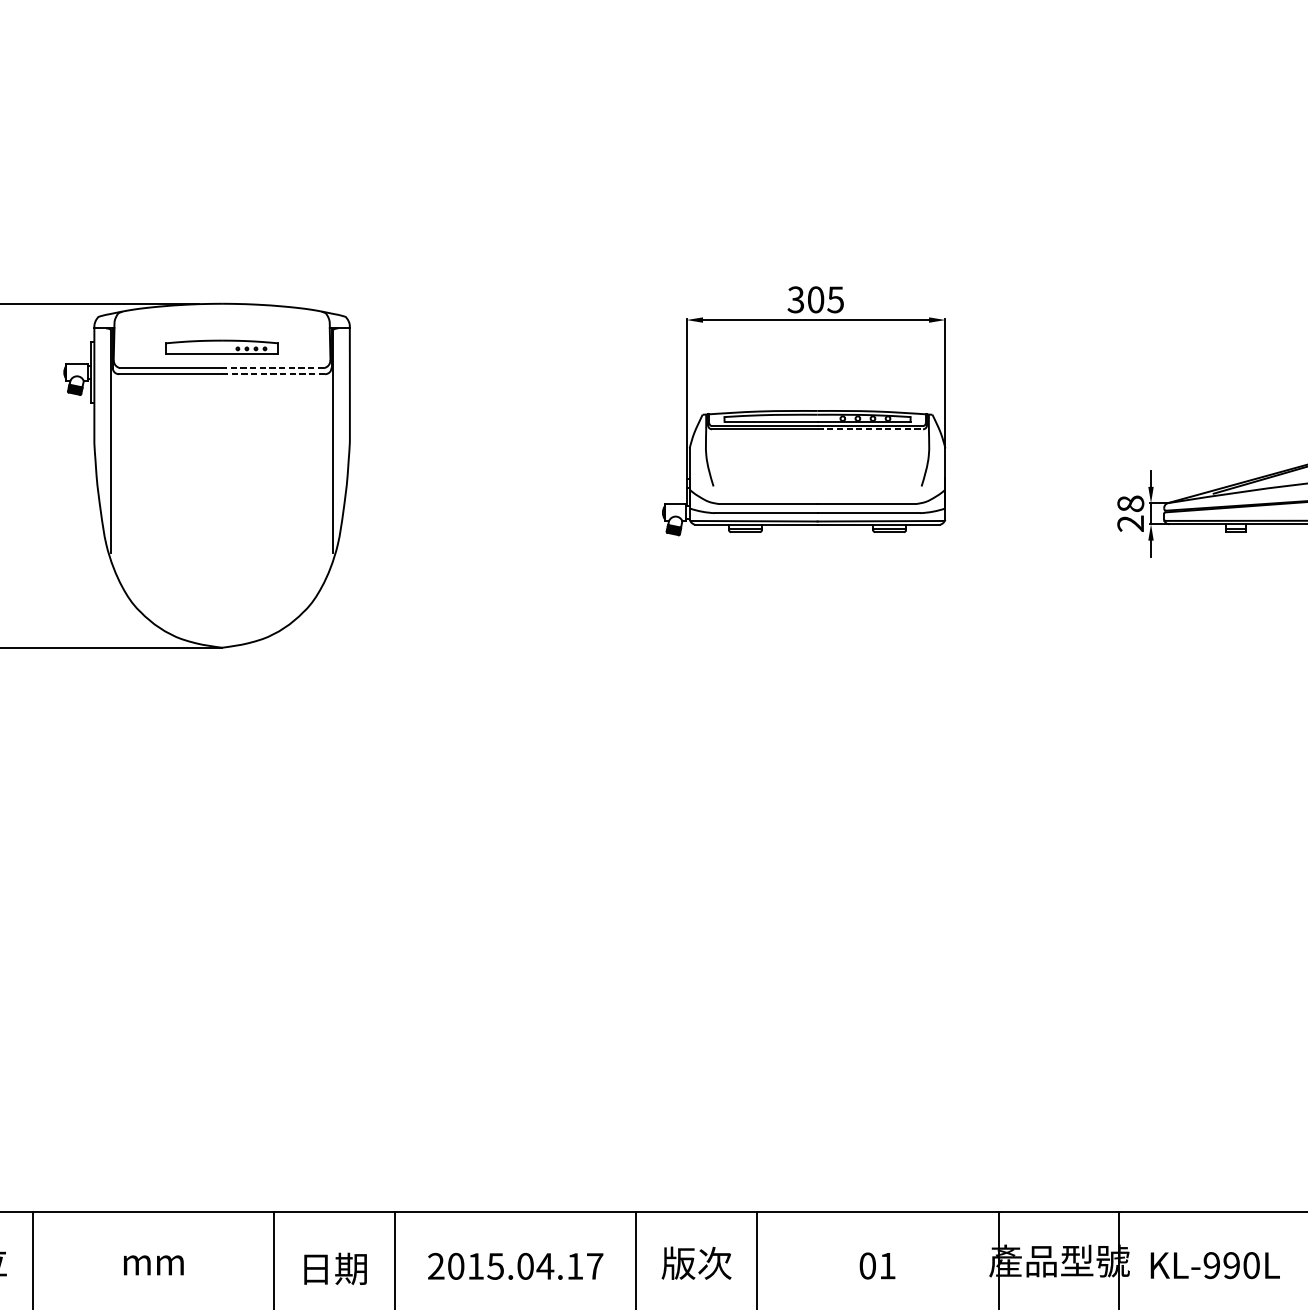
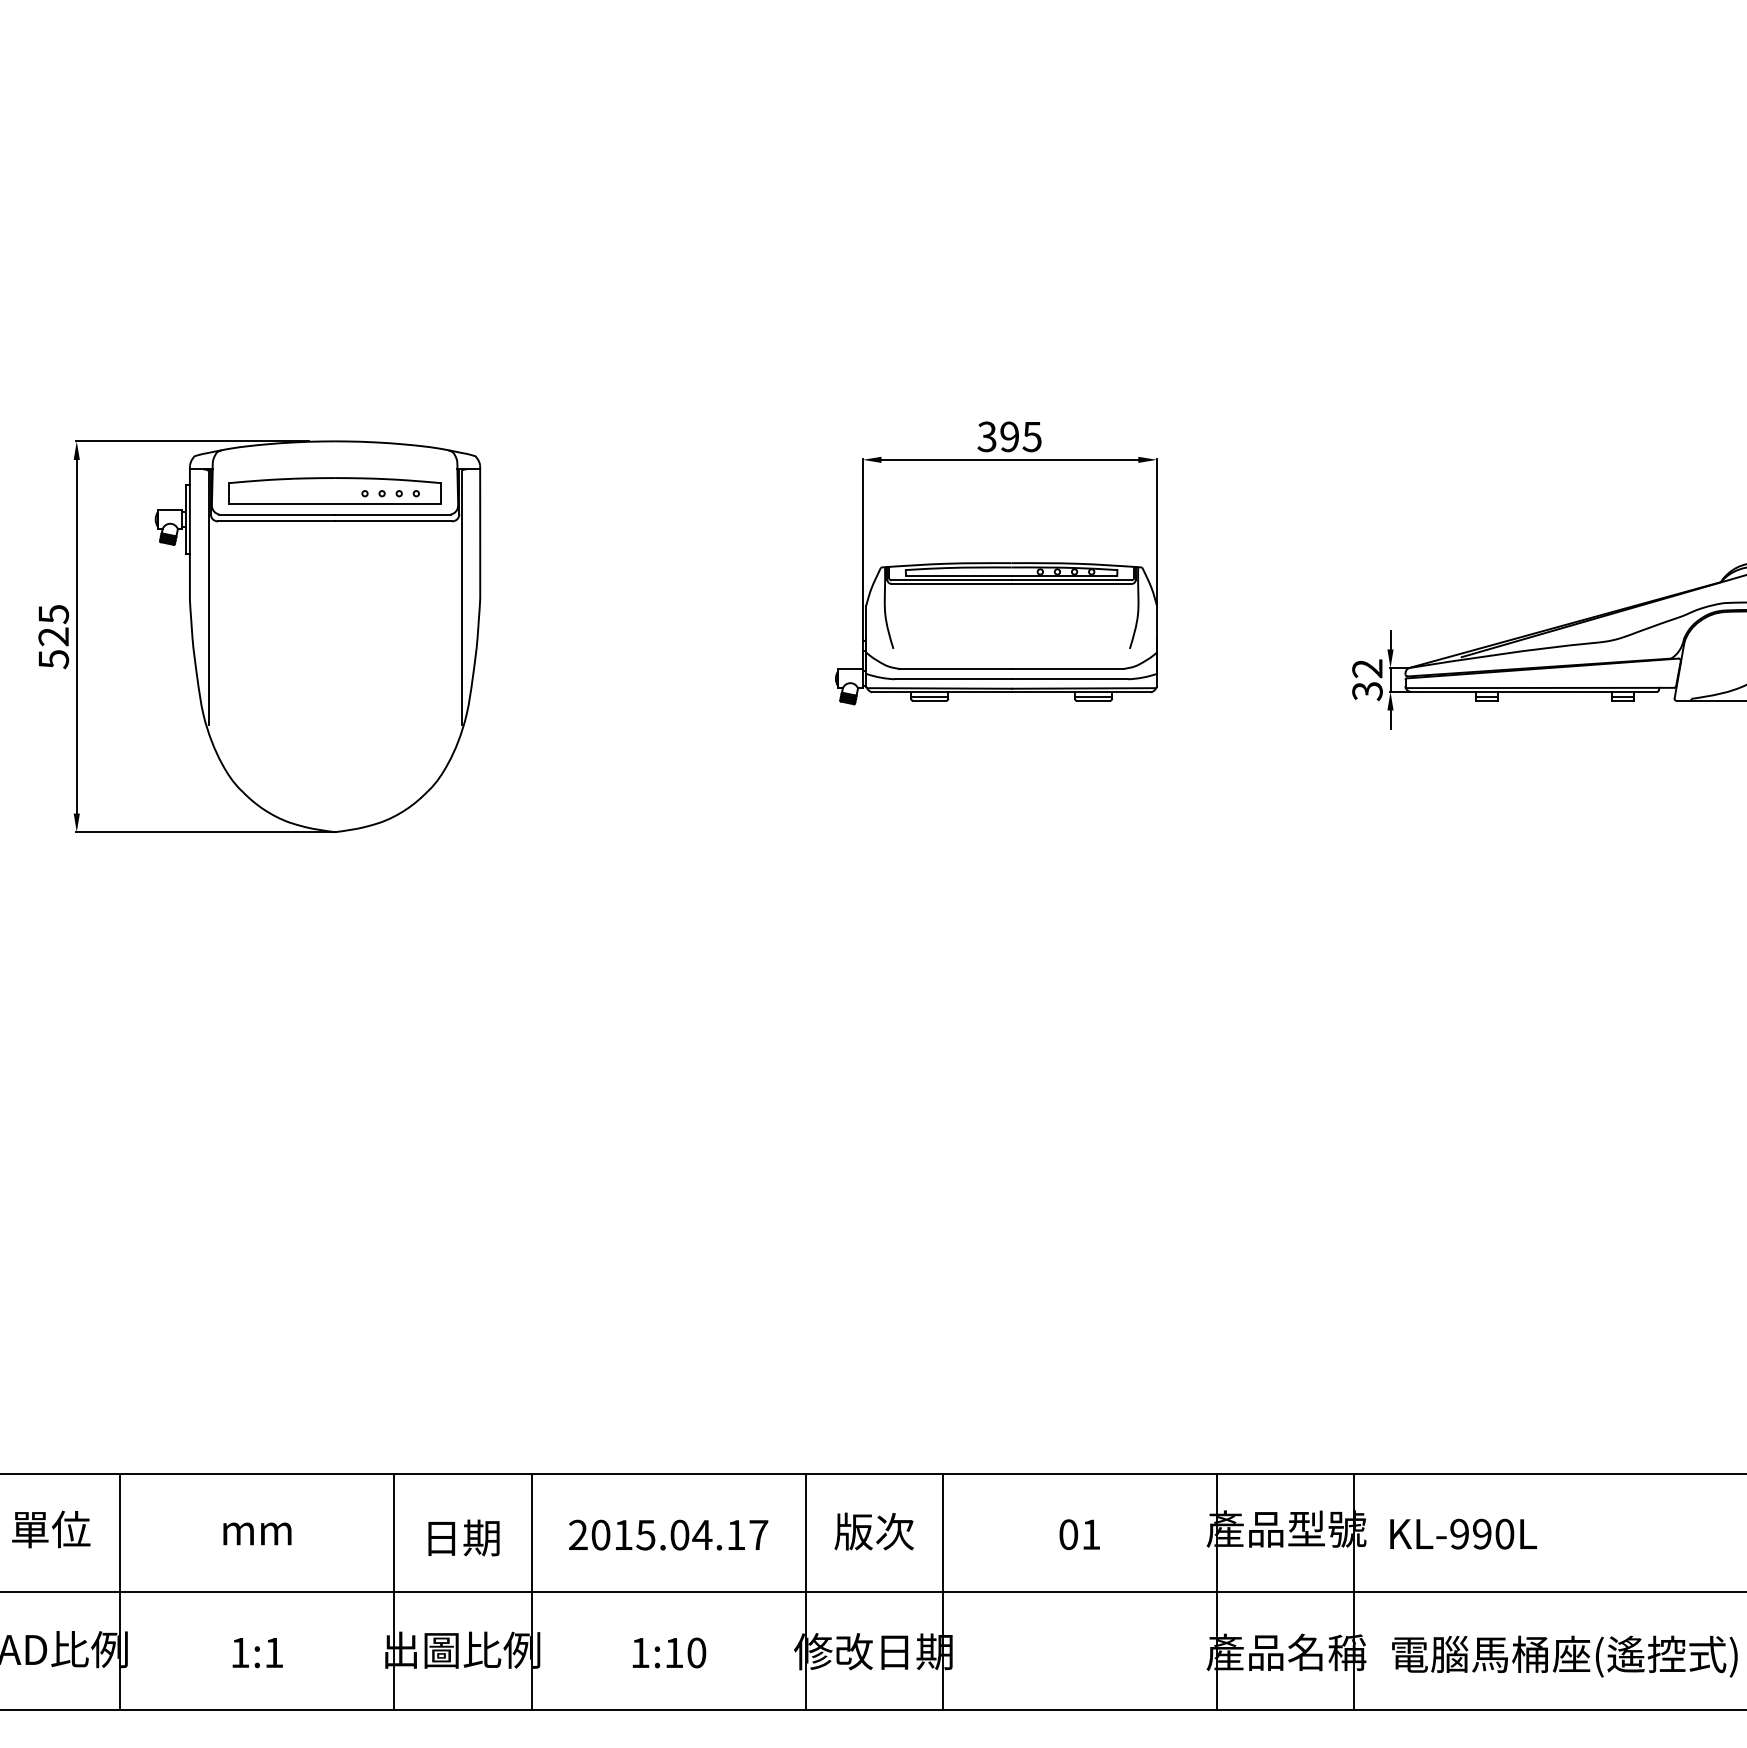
text: (815, 299) -> (1009, 436), 305 -> 395
part: (221, 347) -> (334, 490), size x1.67
line: (272, 368) -> (392, 514), dashed -> solid
line: (273, 374) -> (393, 521), dashed -> solid
line: (870, 429) -> (1071, 584), dashed -> solid
text: (1130, 514) -> (1367, 680), 28 -> 32

